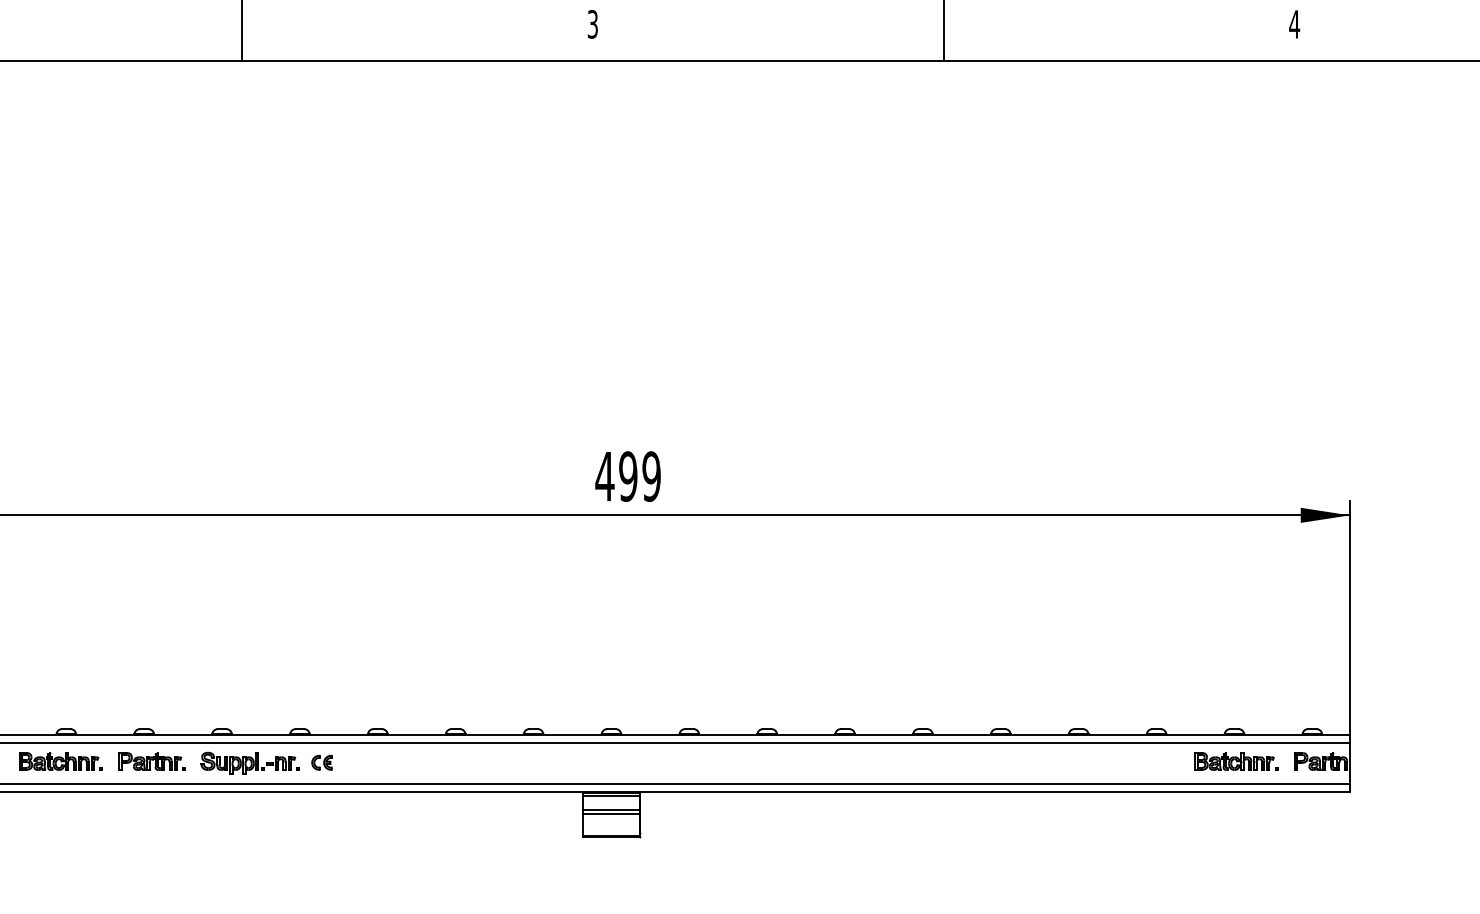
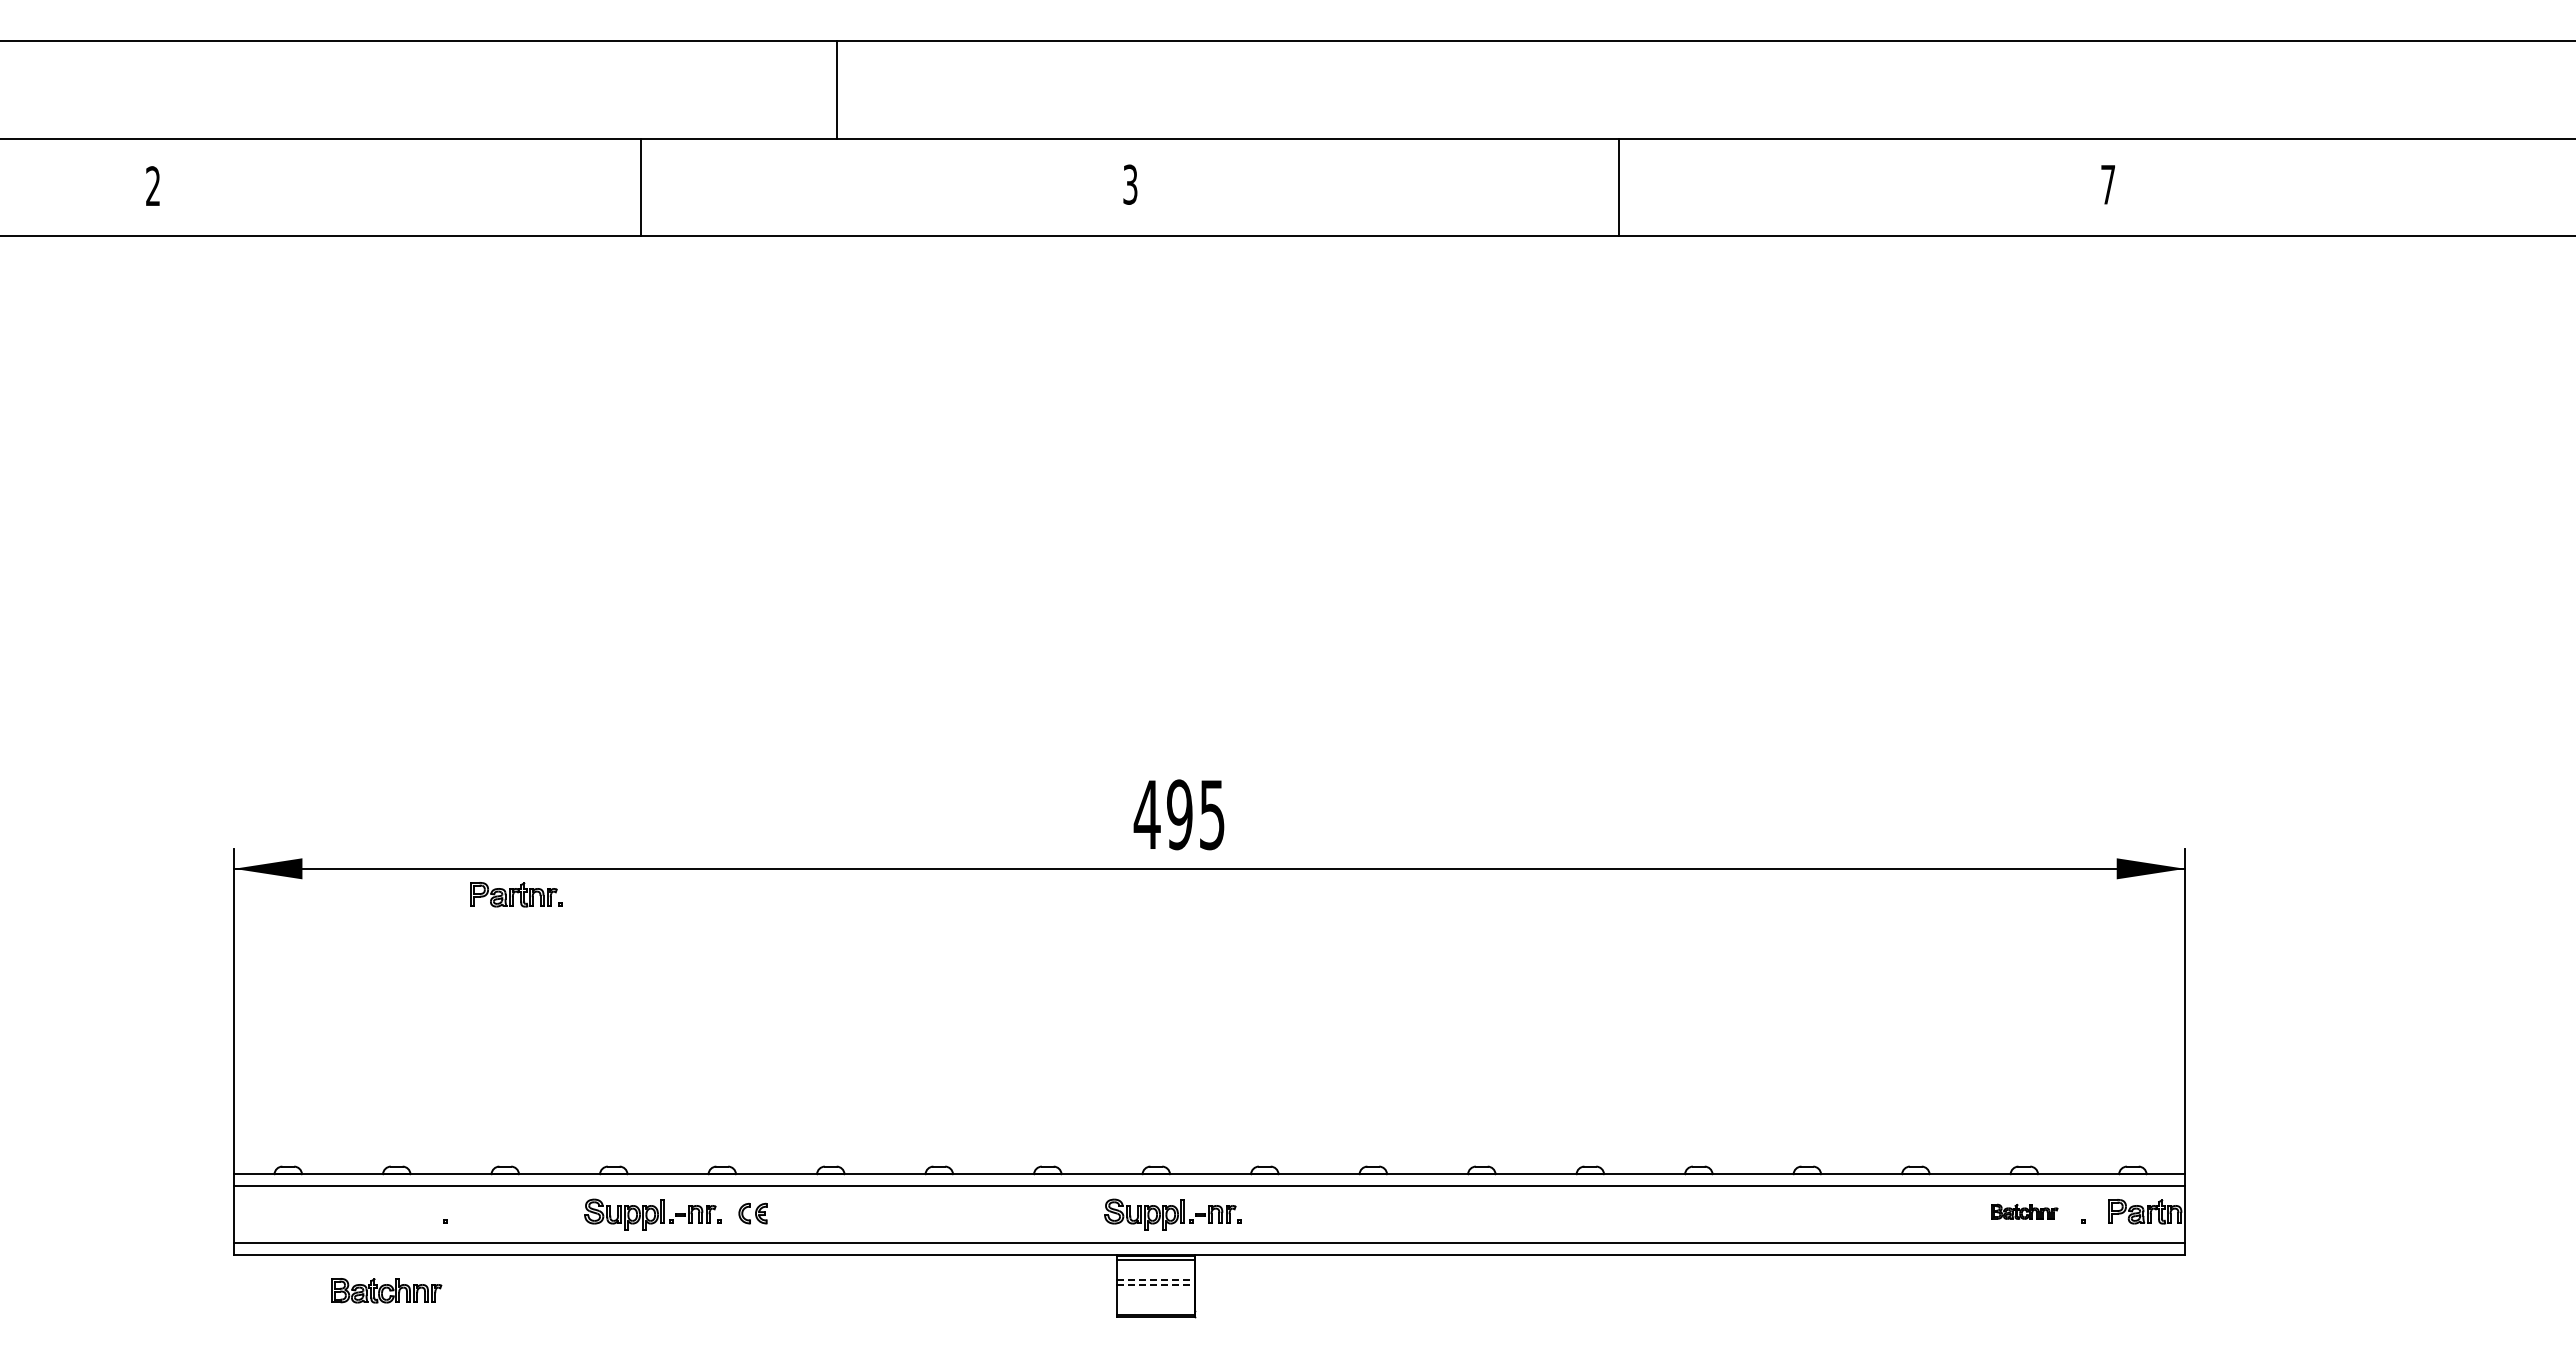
text: (1294, 24) -> (2107, 184), 4 -> 7
text: (651, 476) -> (1212, 814), 499 -> 495
part: (58, 761) -> (386, 1290), moved
part: (152, 761) -> (516, 894), moved
part: (1234, 761) -> (2024, 1211), size x0.6
part: (623, 763) -> (1172, 1214), added
line: (611, 810) -> (1156, 1279), solid -> dashed
line: (611, 814) -> (1156, 1285), solid -> dashed

